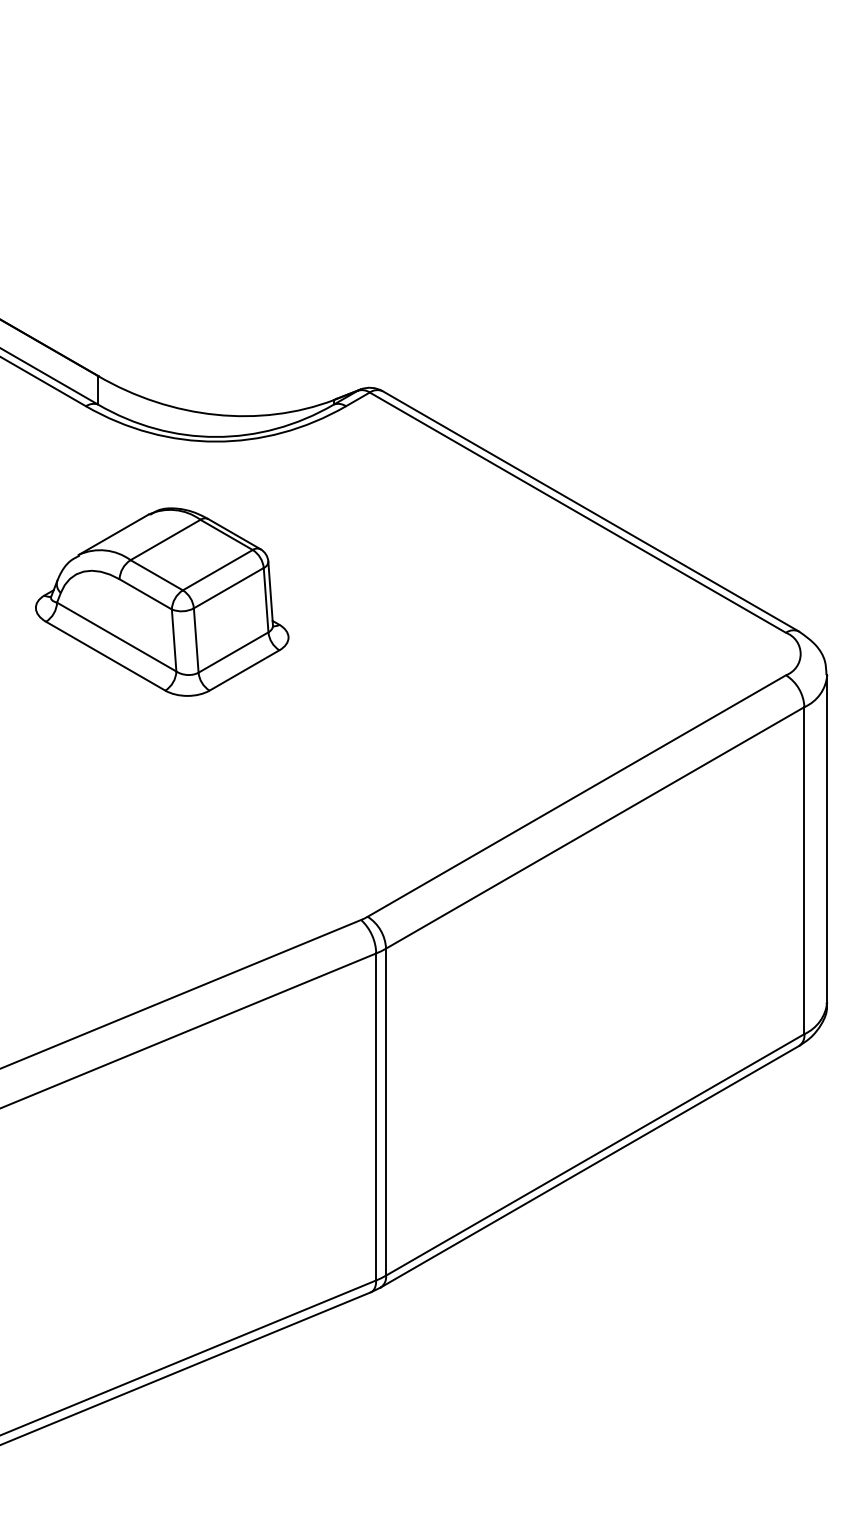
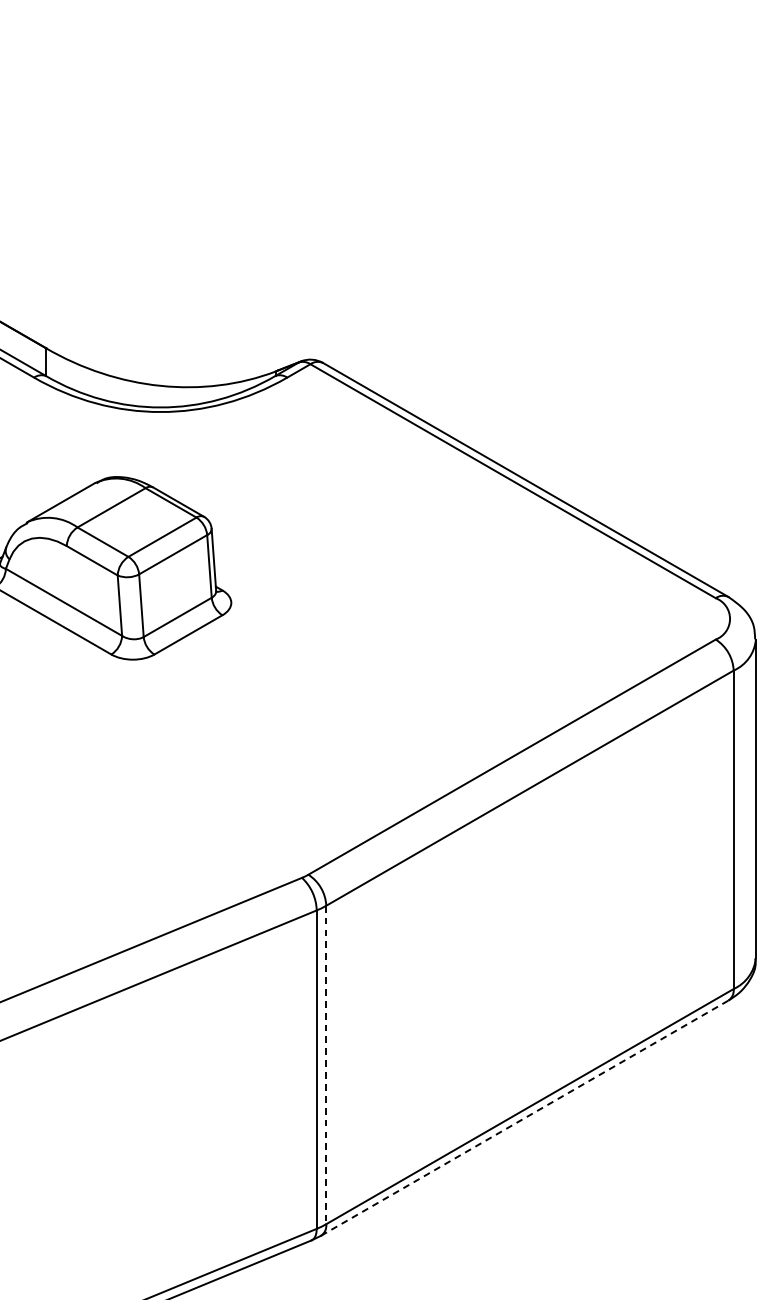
line: (386, 1112) -> (326, 1065), solid -> dashed
line: (589, 1166) -> (524, 1117), solid -> dashed

